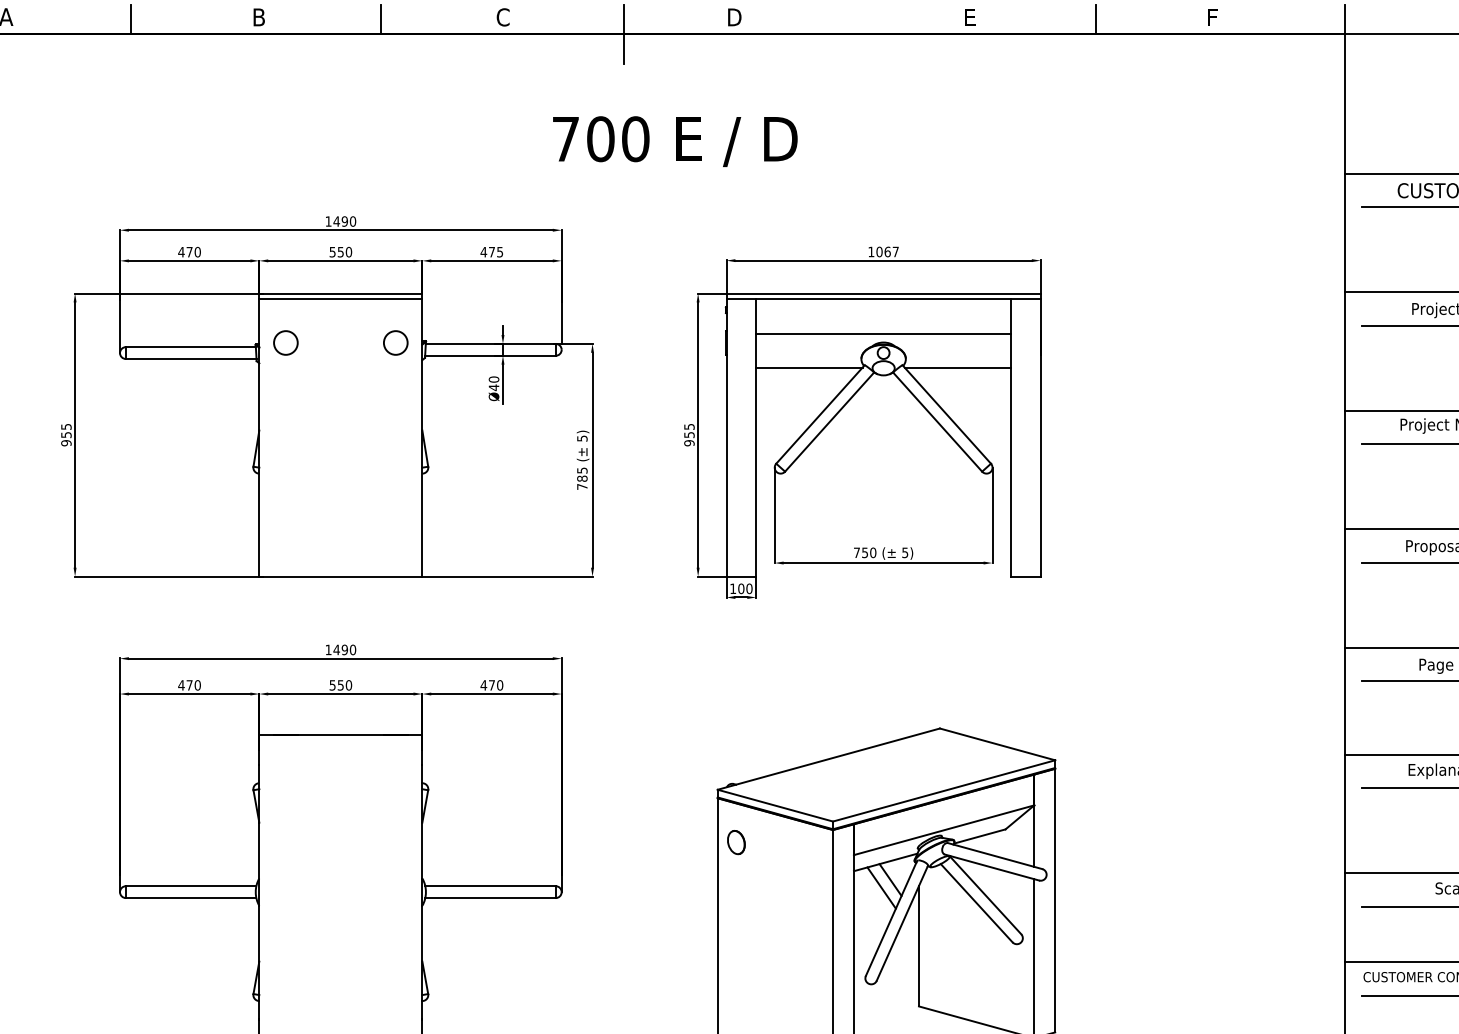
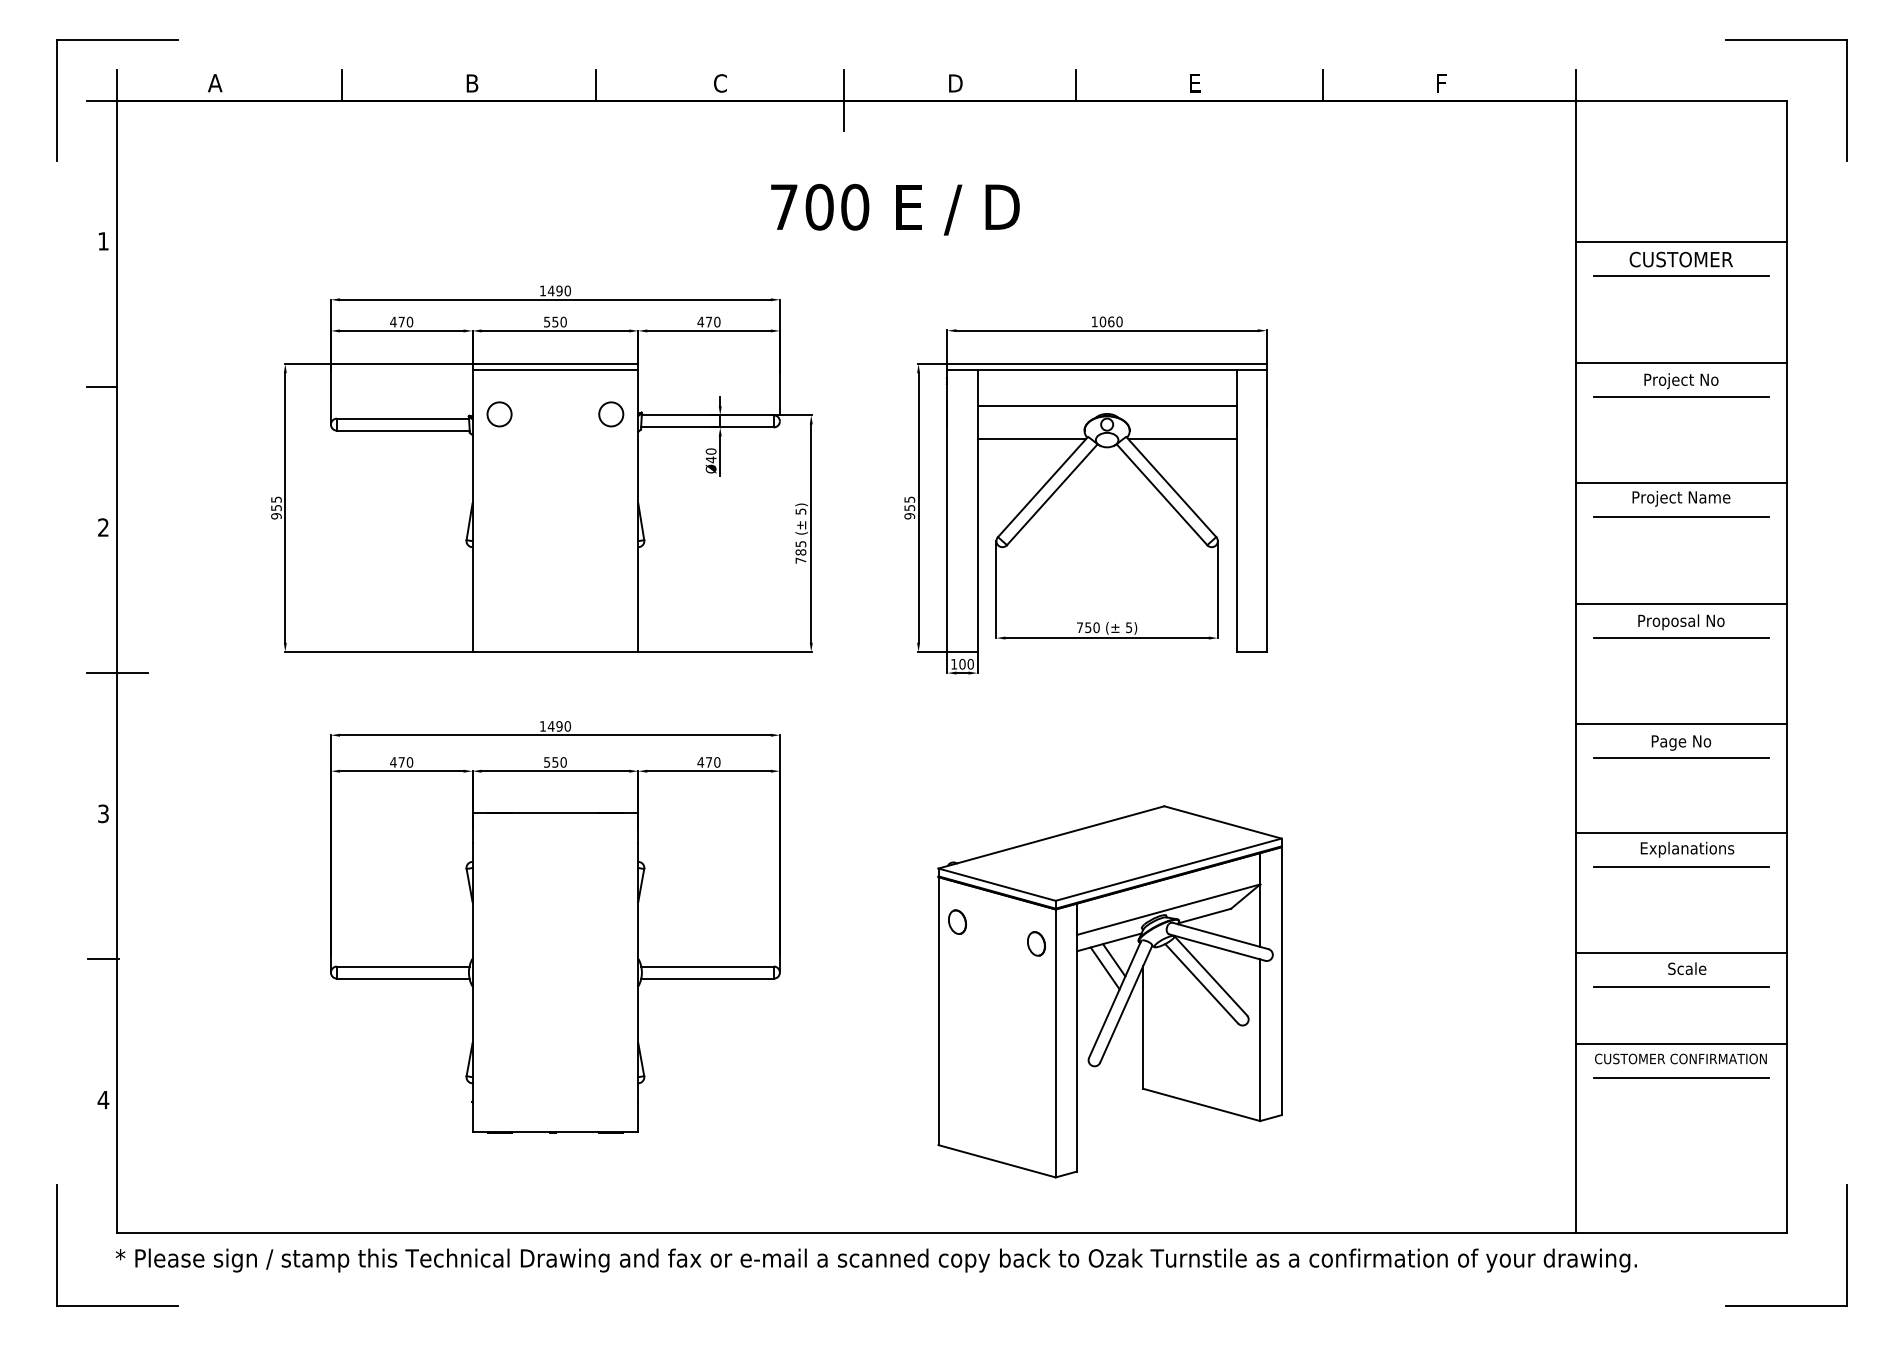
line: (852, 19) -> (1075, 85), added
text: (500, 251) -> (717, 321), 475 -> 470
text: (895, 251) -> (1119, 321), 1067 -> 1060
part: (814, 863) -> (1036, 943), added

